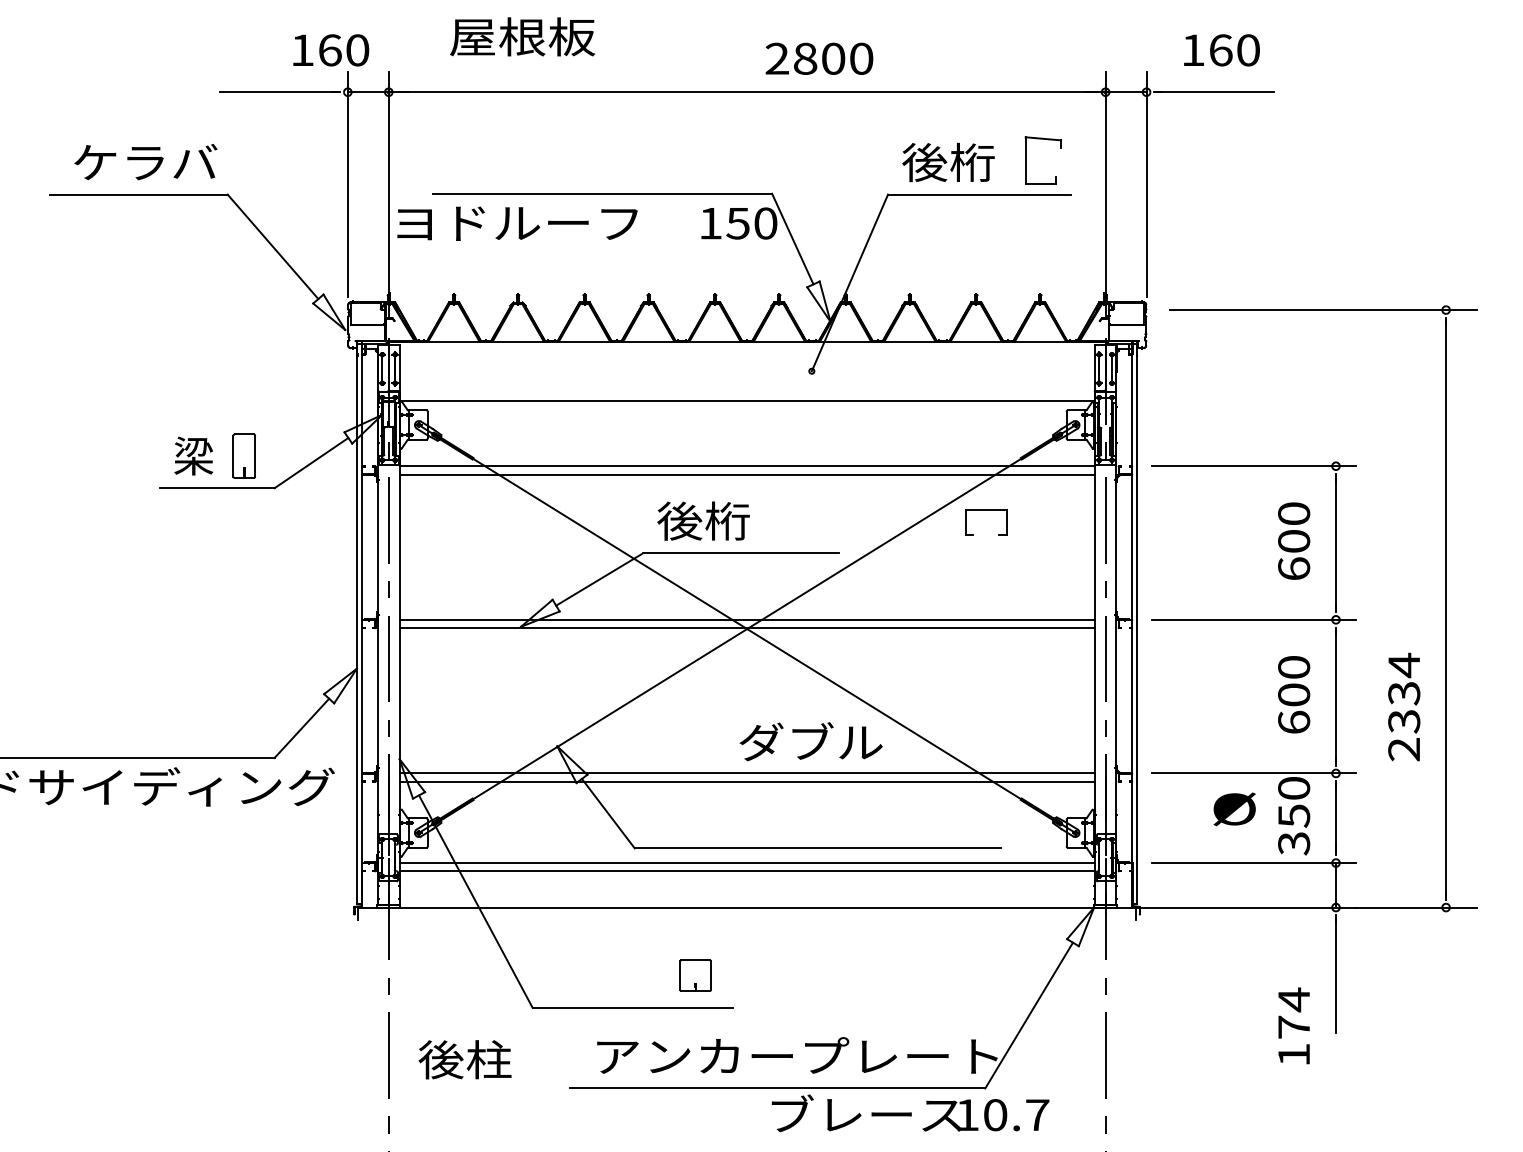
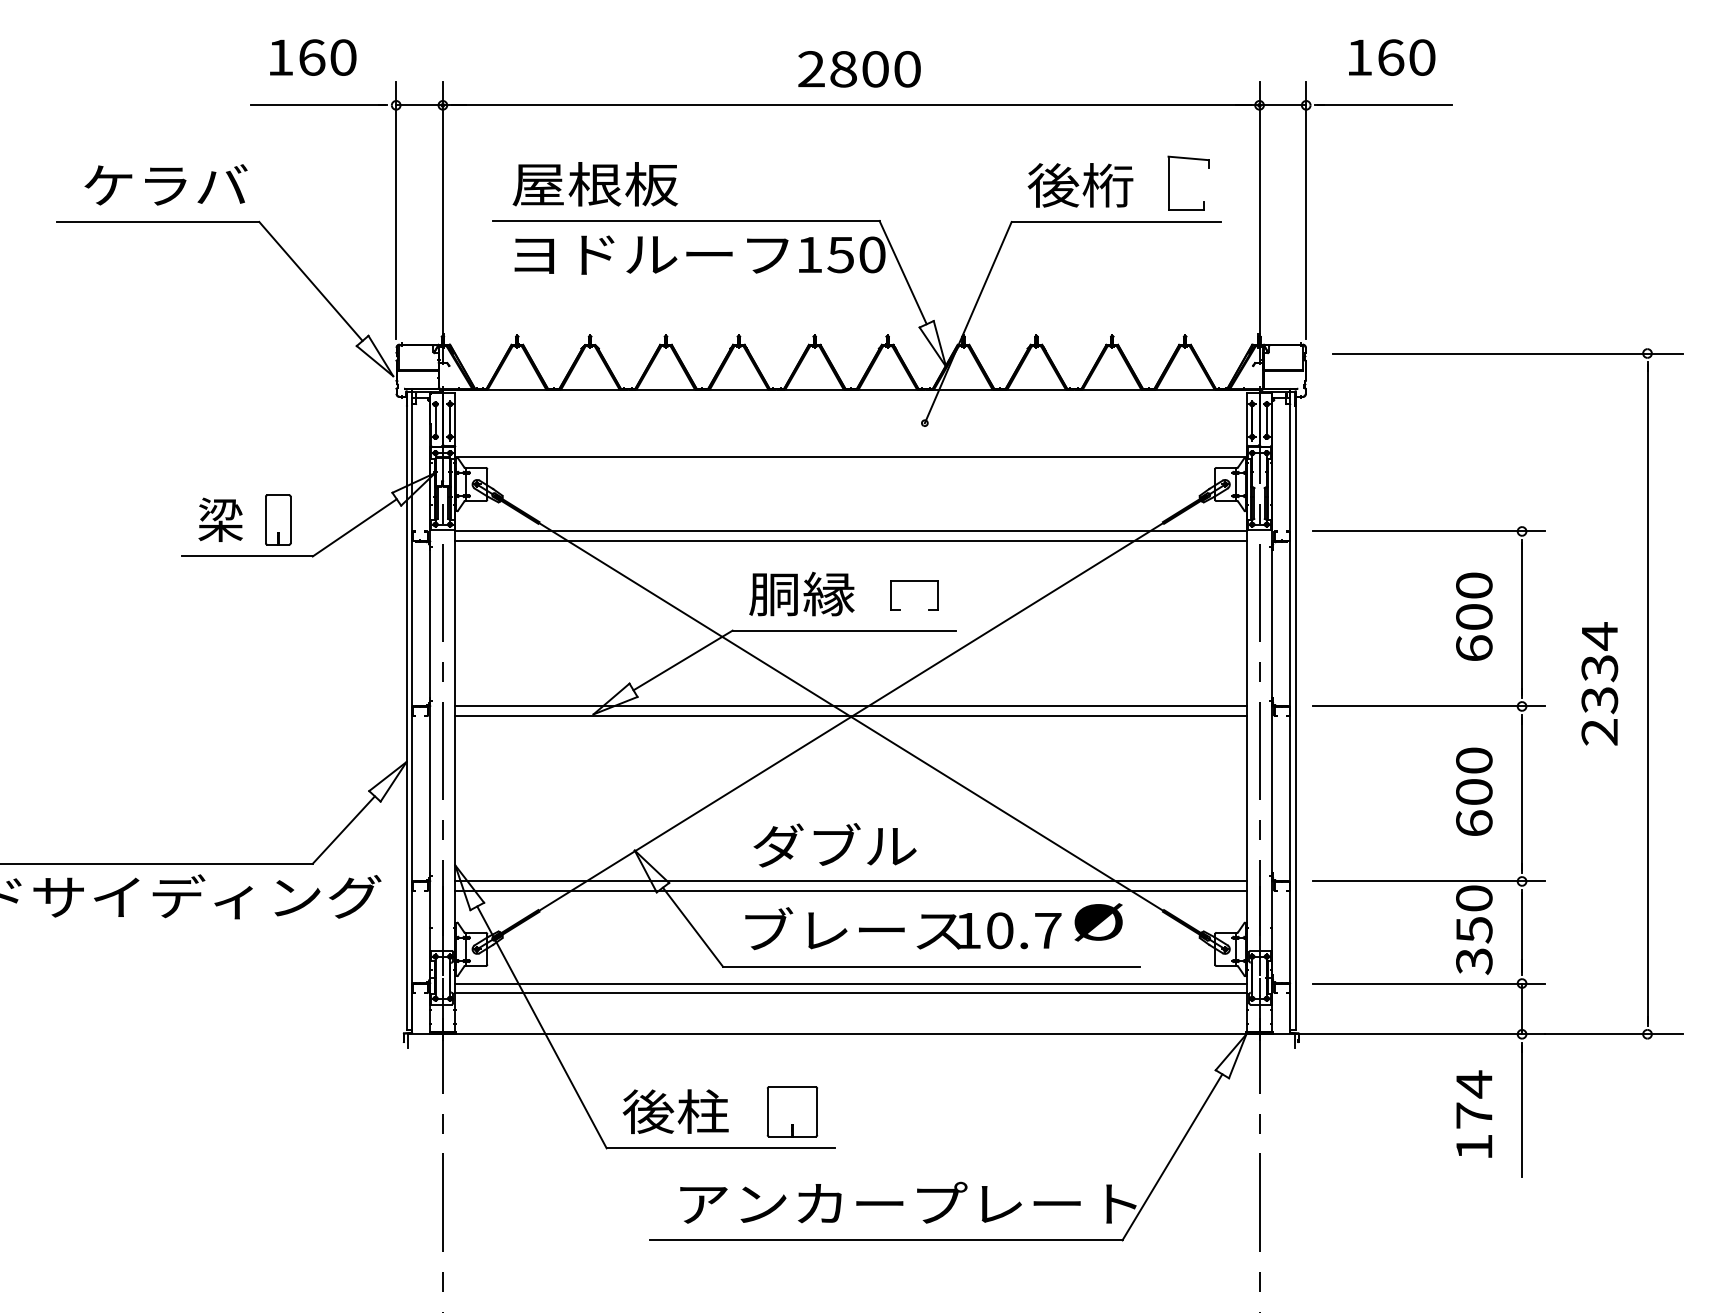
text: (522, 37) -> (595, 184), moved
text: (331, 50) -> (313, 57), moved
text: (819, 59) -> (859, 69), moved
text: (517, 223) -> (651, 254), moved
part: (986, 510) -> (914, 581), moved
text: (703, 520) -> (801, 593), 後桁 -> 胴縁
text: (1403, 706) -> (1599, 683), moved
text: (810, 741) -> (834, 845), moved
text: (1234, 809) -> (1098, 922), moved
part: (695, 975) -> (792, 1111), size x1.43
text: (1294, 1025) -> (1474, 1113), moved
text: (464, 1059) -> (675, 1111), moved
text: (910, 1113) -> (903, 928), moved

